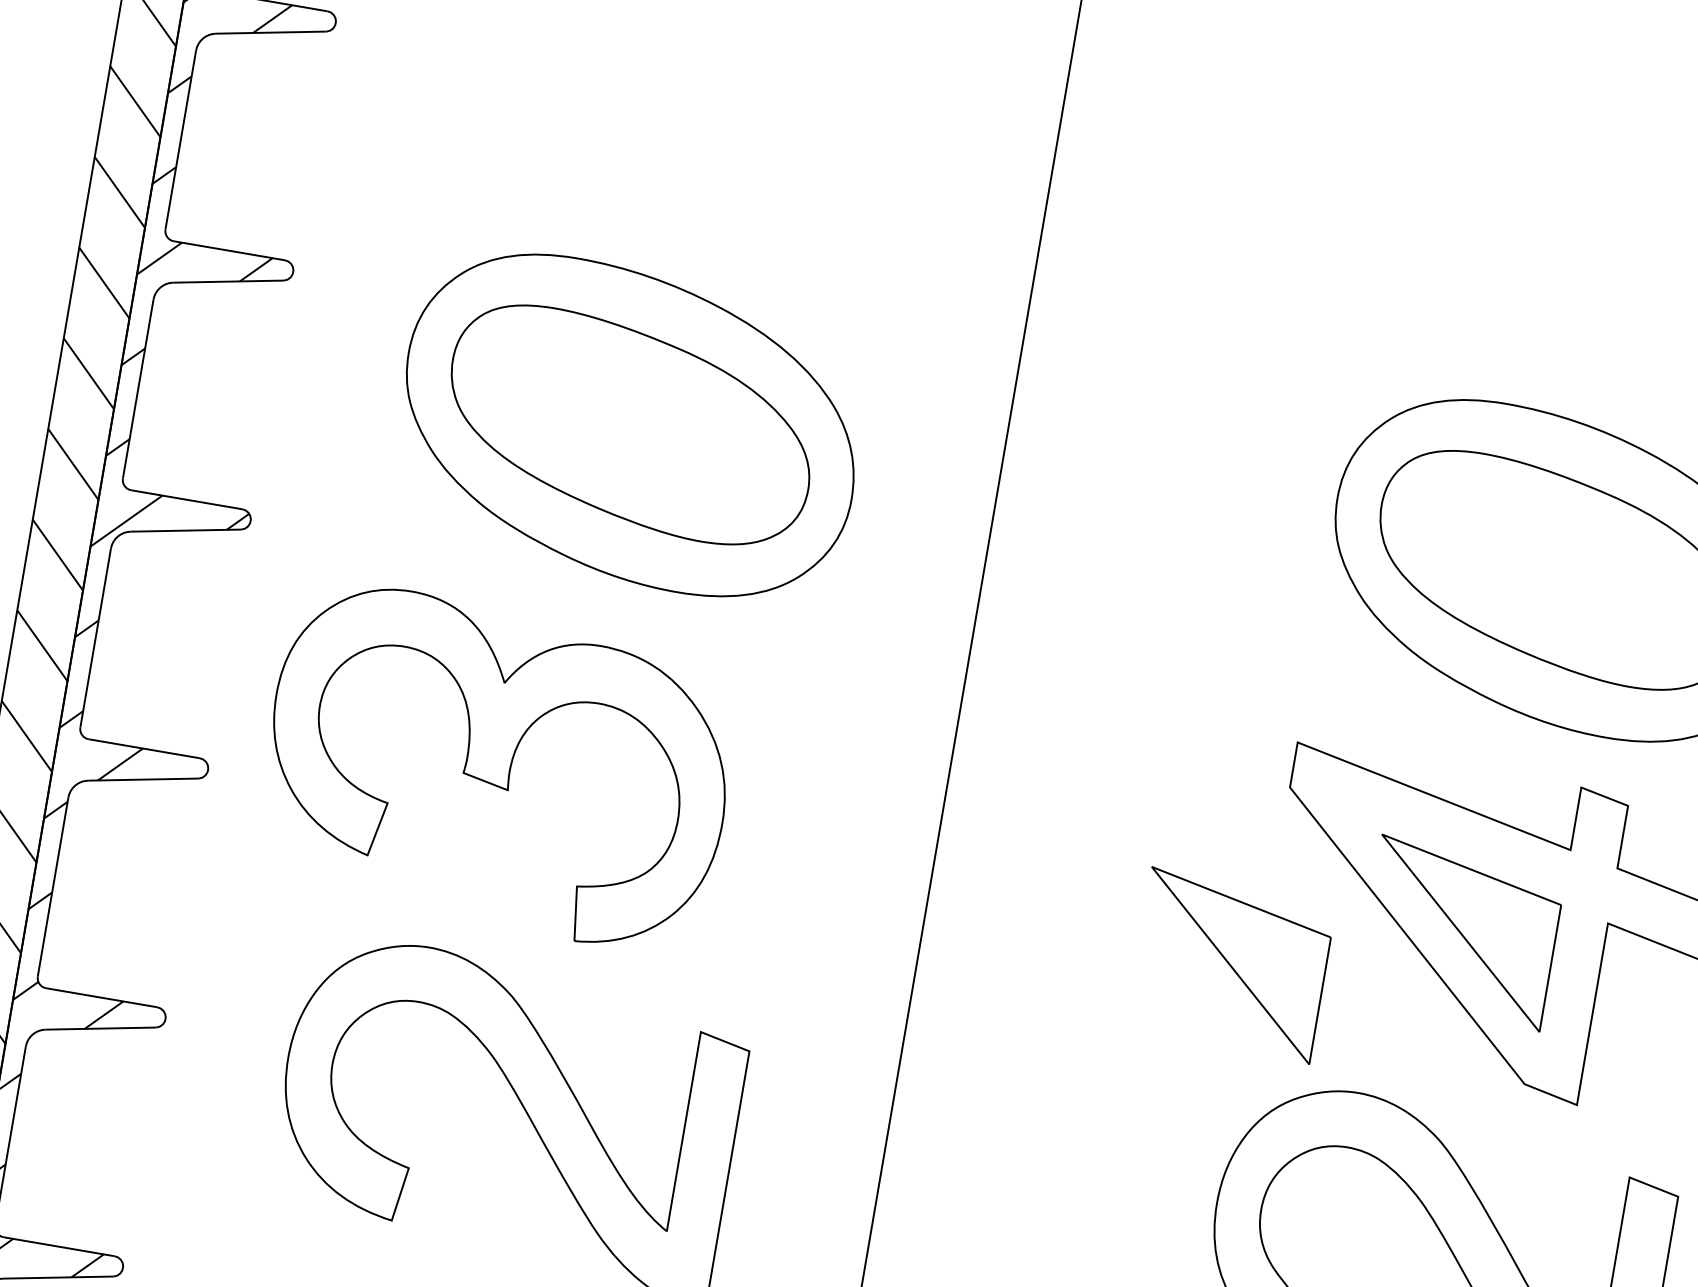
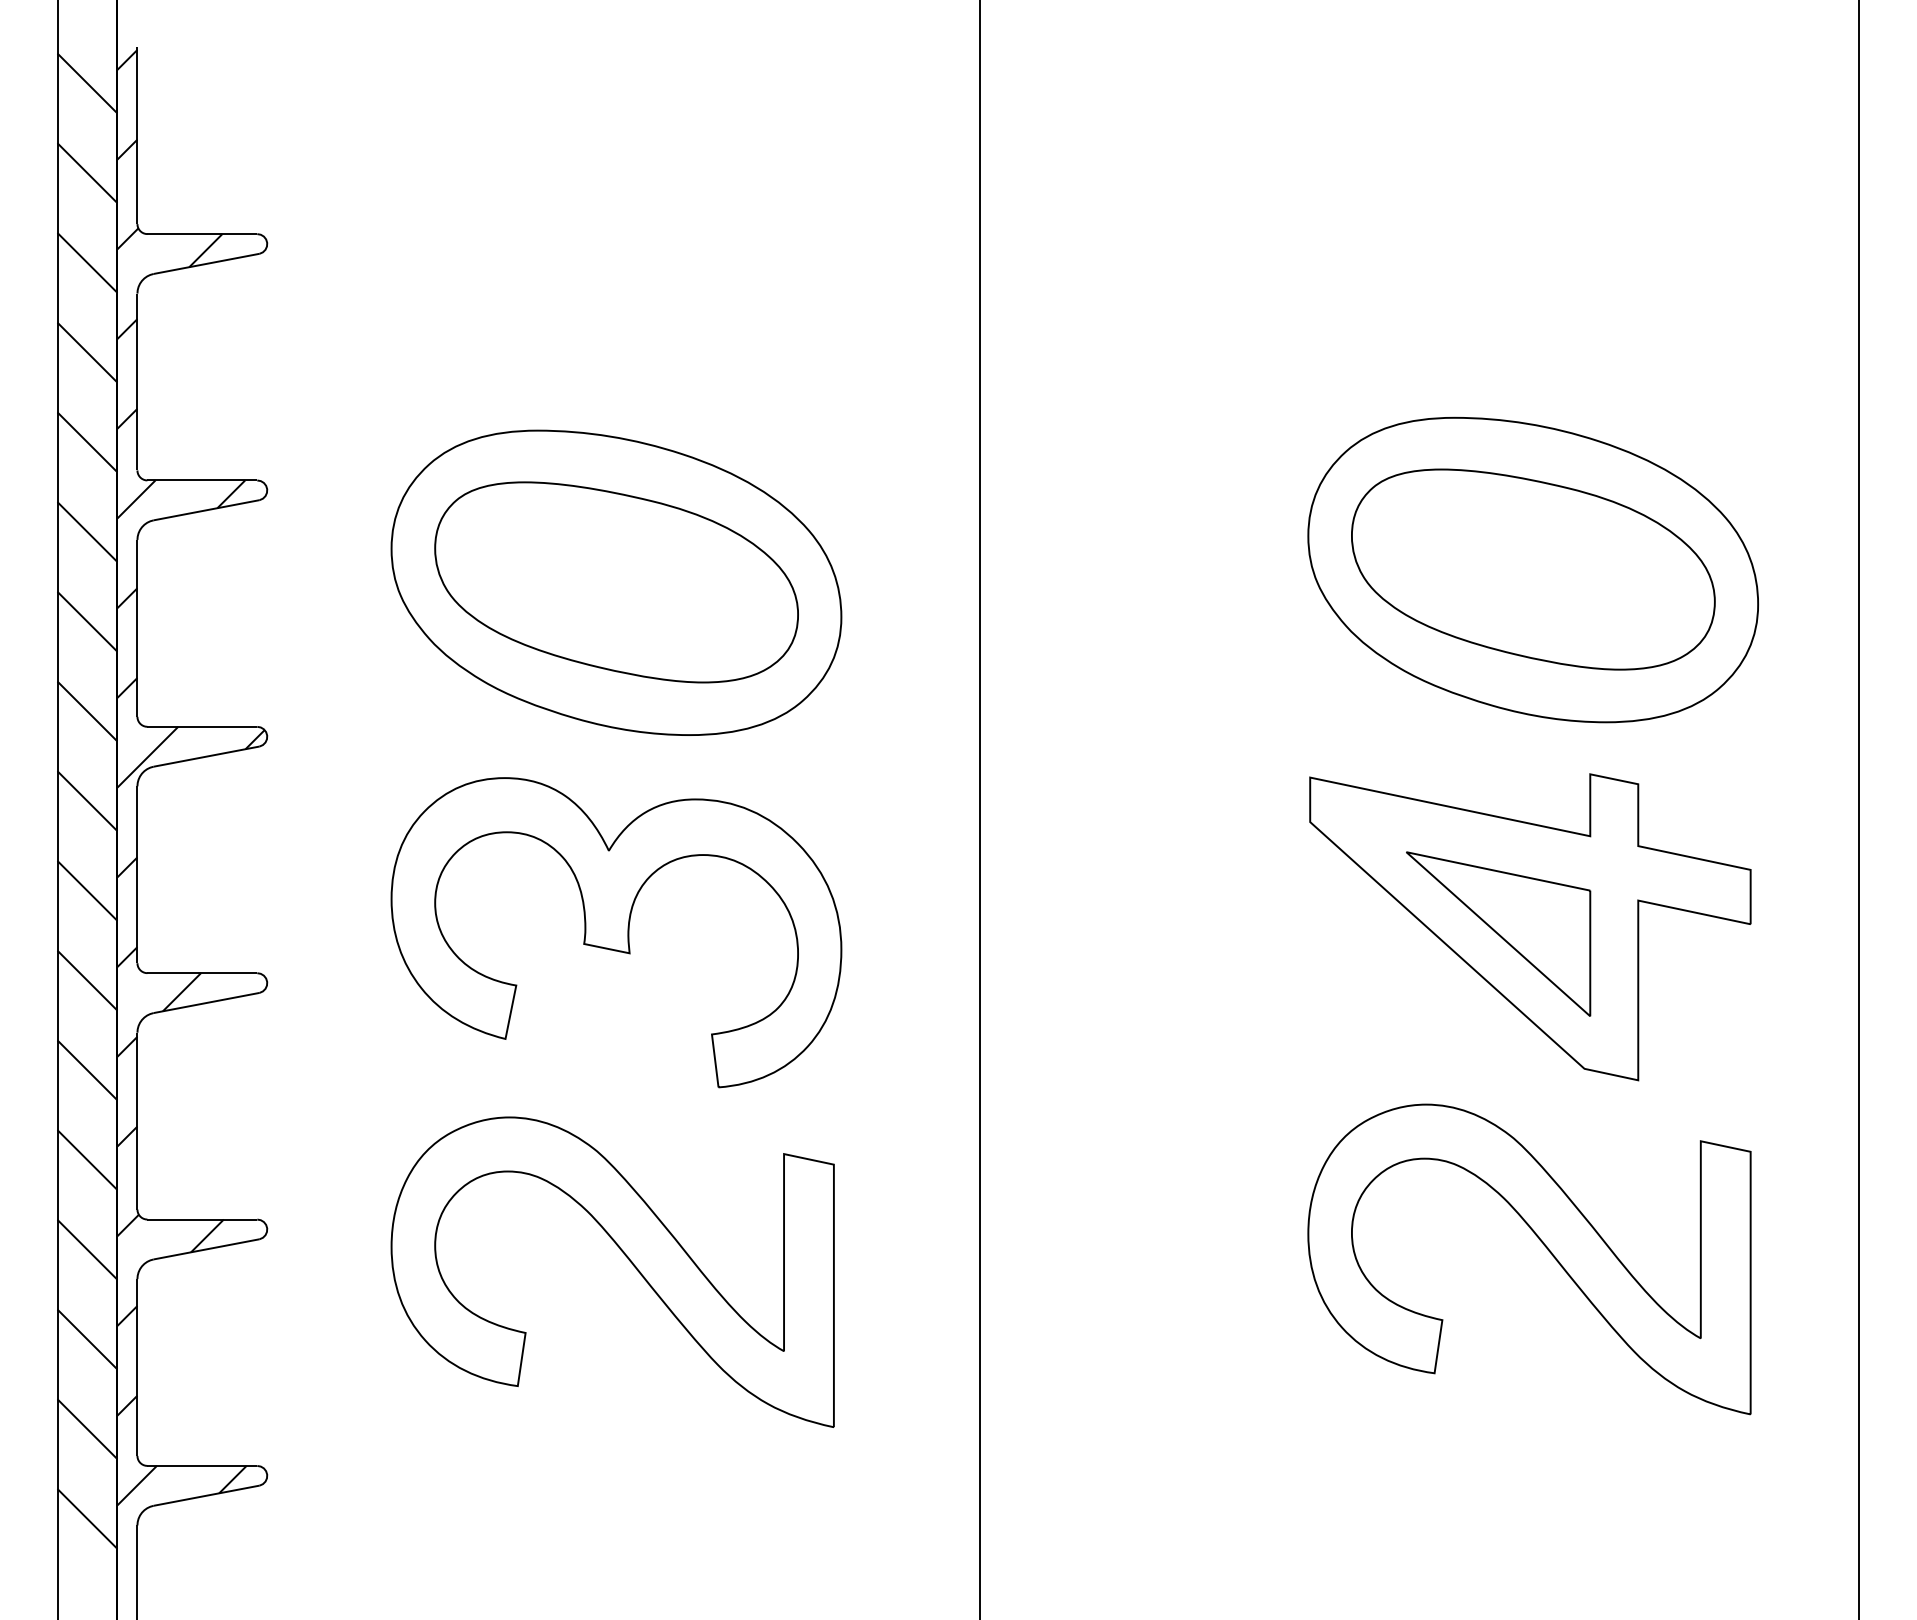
part: (498, 766) -> (616, 932), moved
part: (1230, 964) -> (1282, 1002), removed

